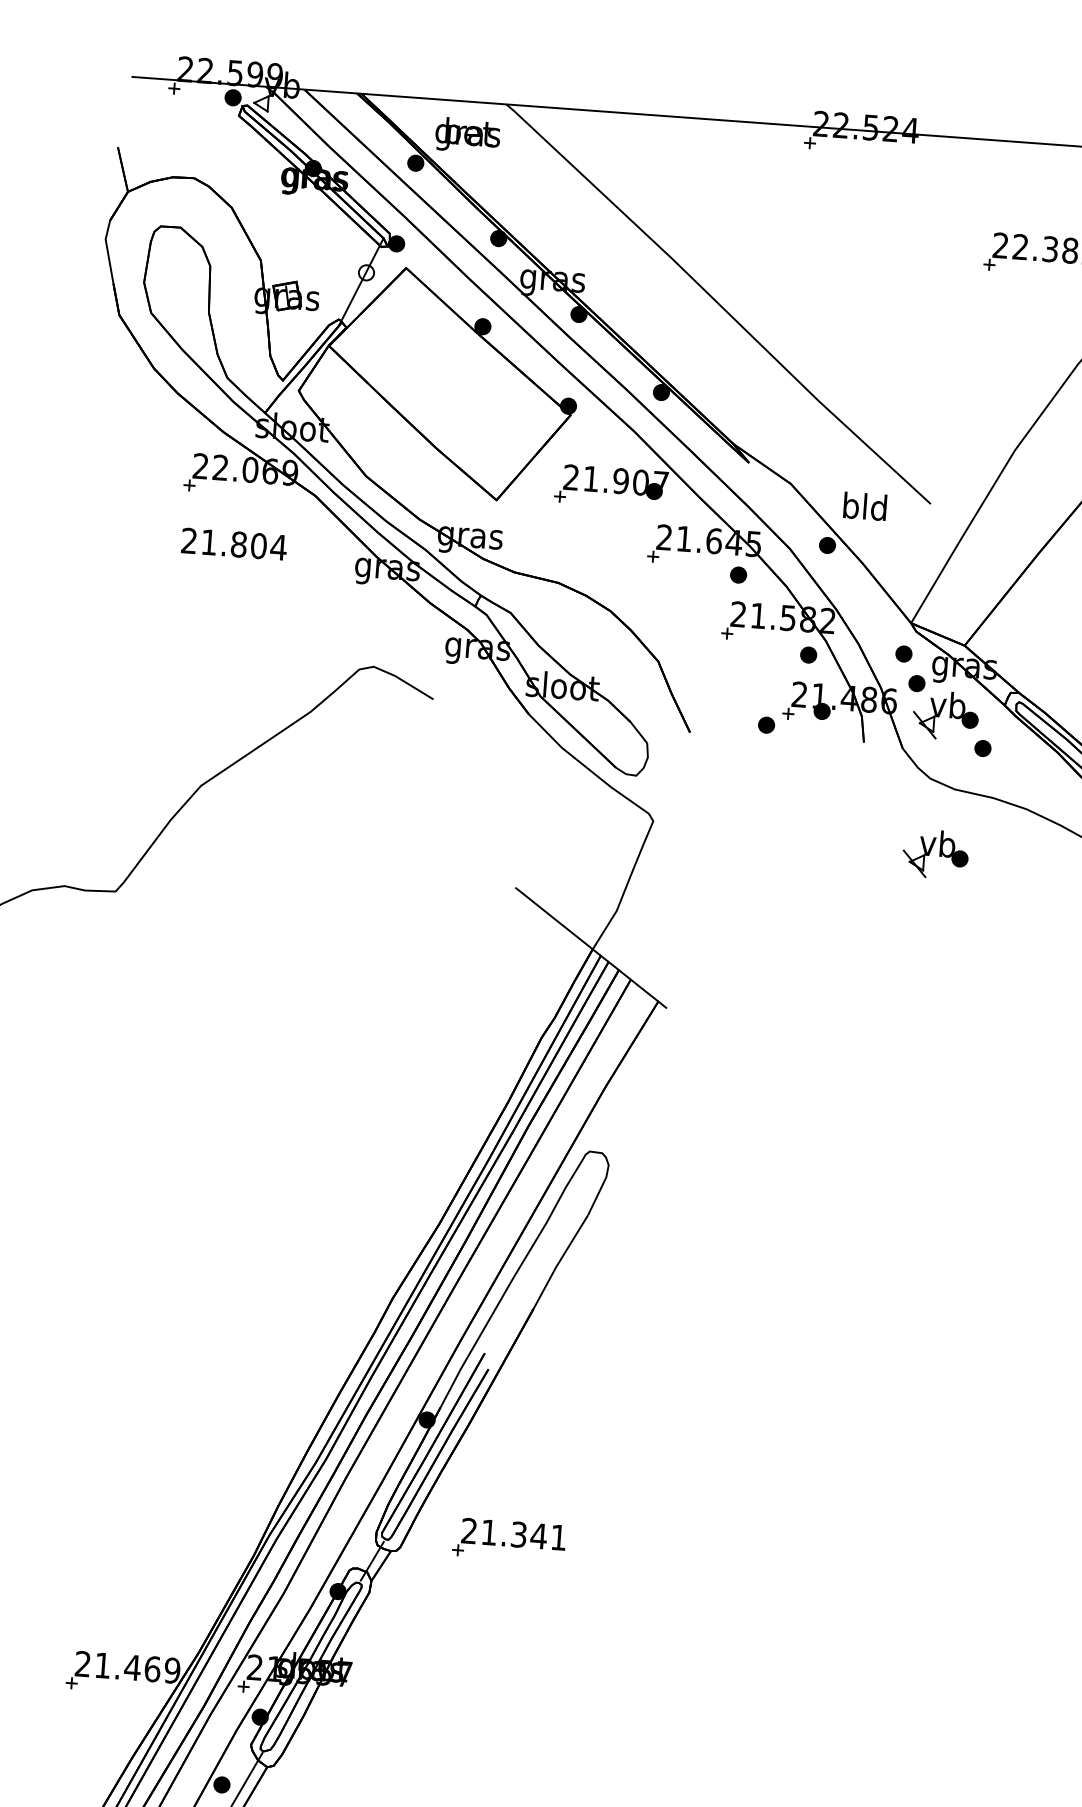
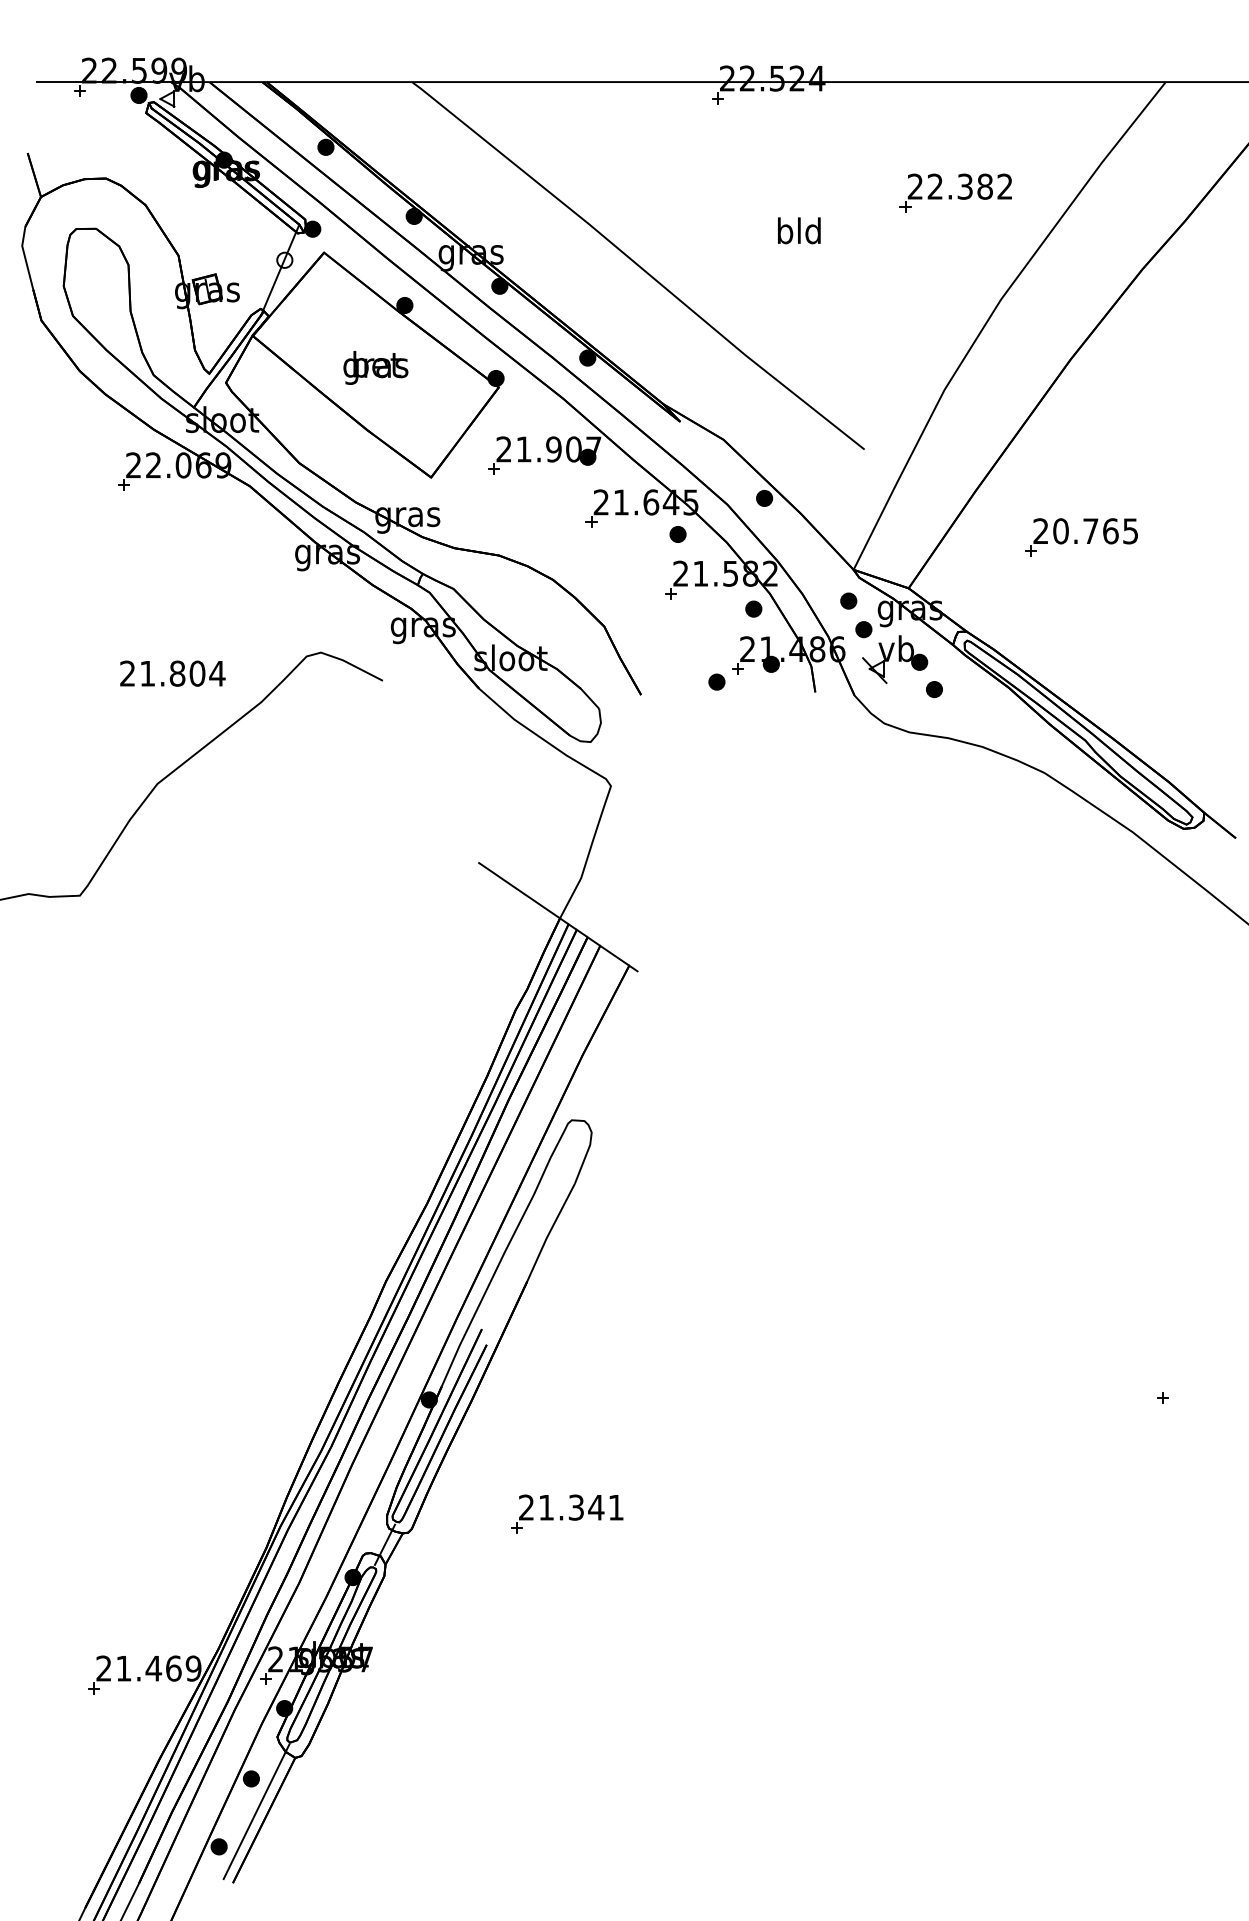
text: (467, 135) -> (375, 367), moved
text: (865, 506) -> (799, 230), moved
text: (233, 544) -> (172, 673), moved
part: (936, 854) -> (895, 798), removed
part: (509, 1539) -> (567, 1513), moved

